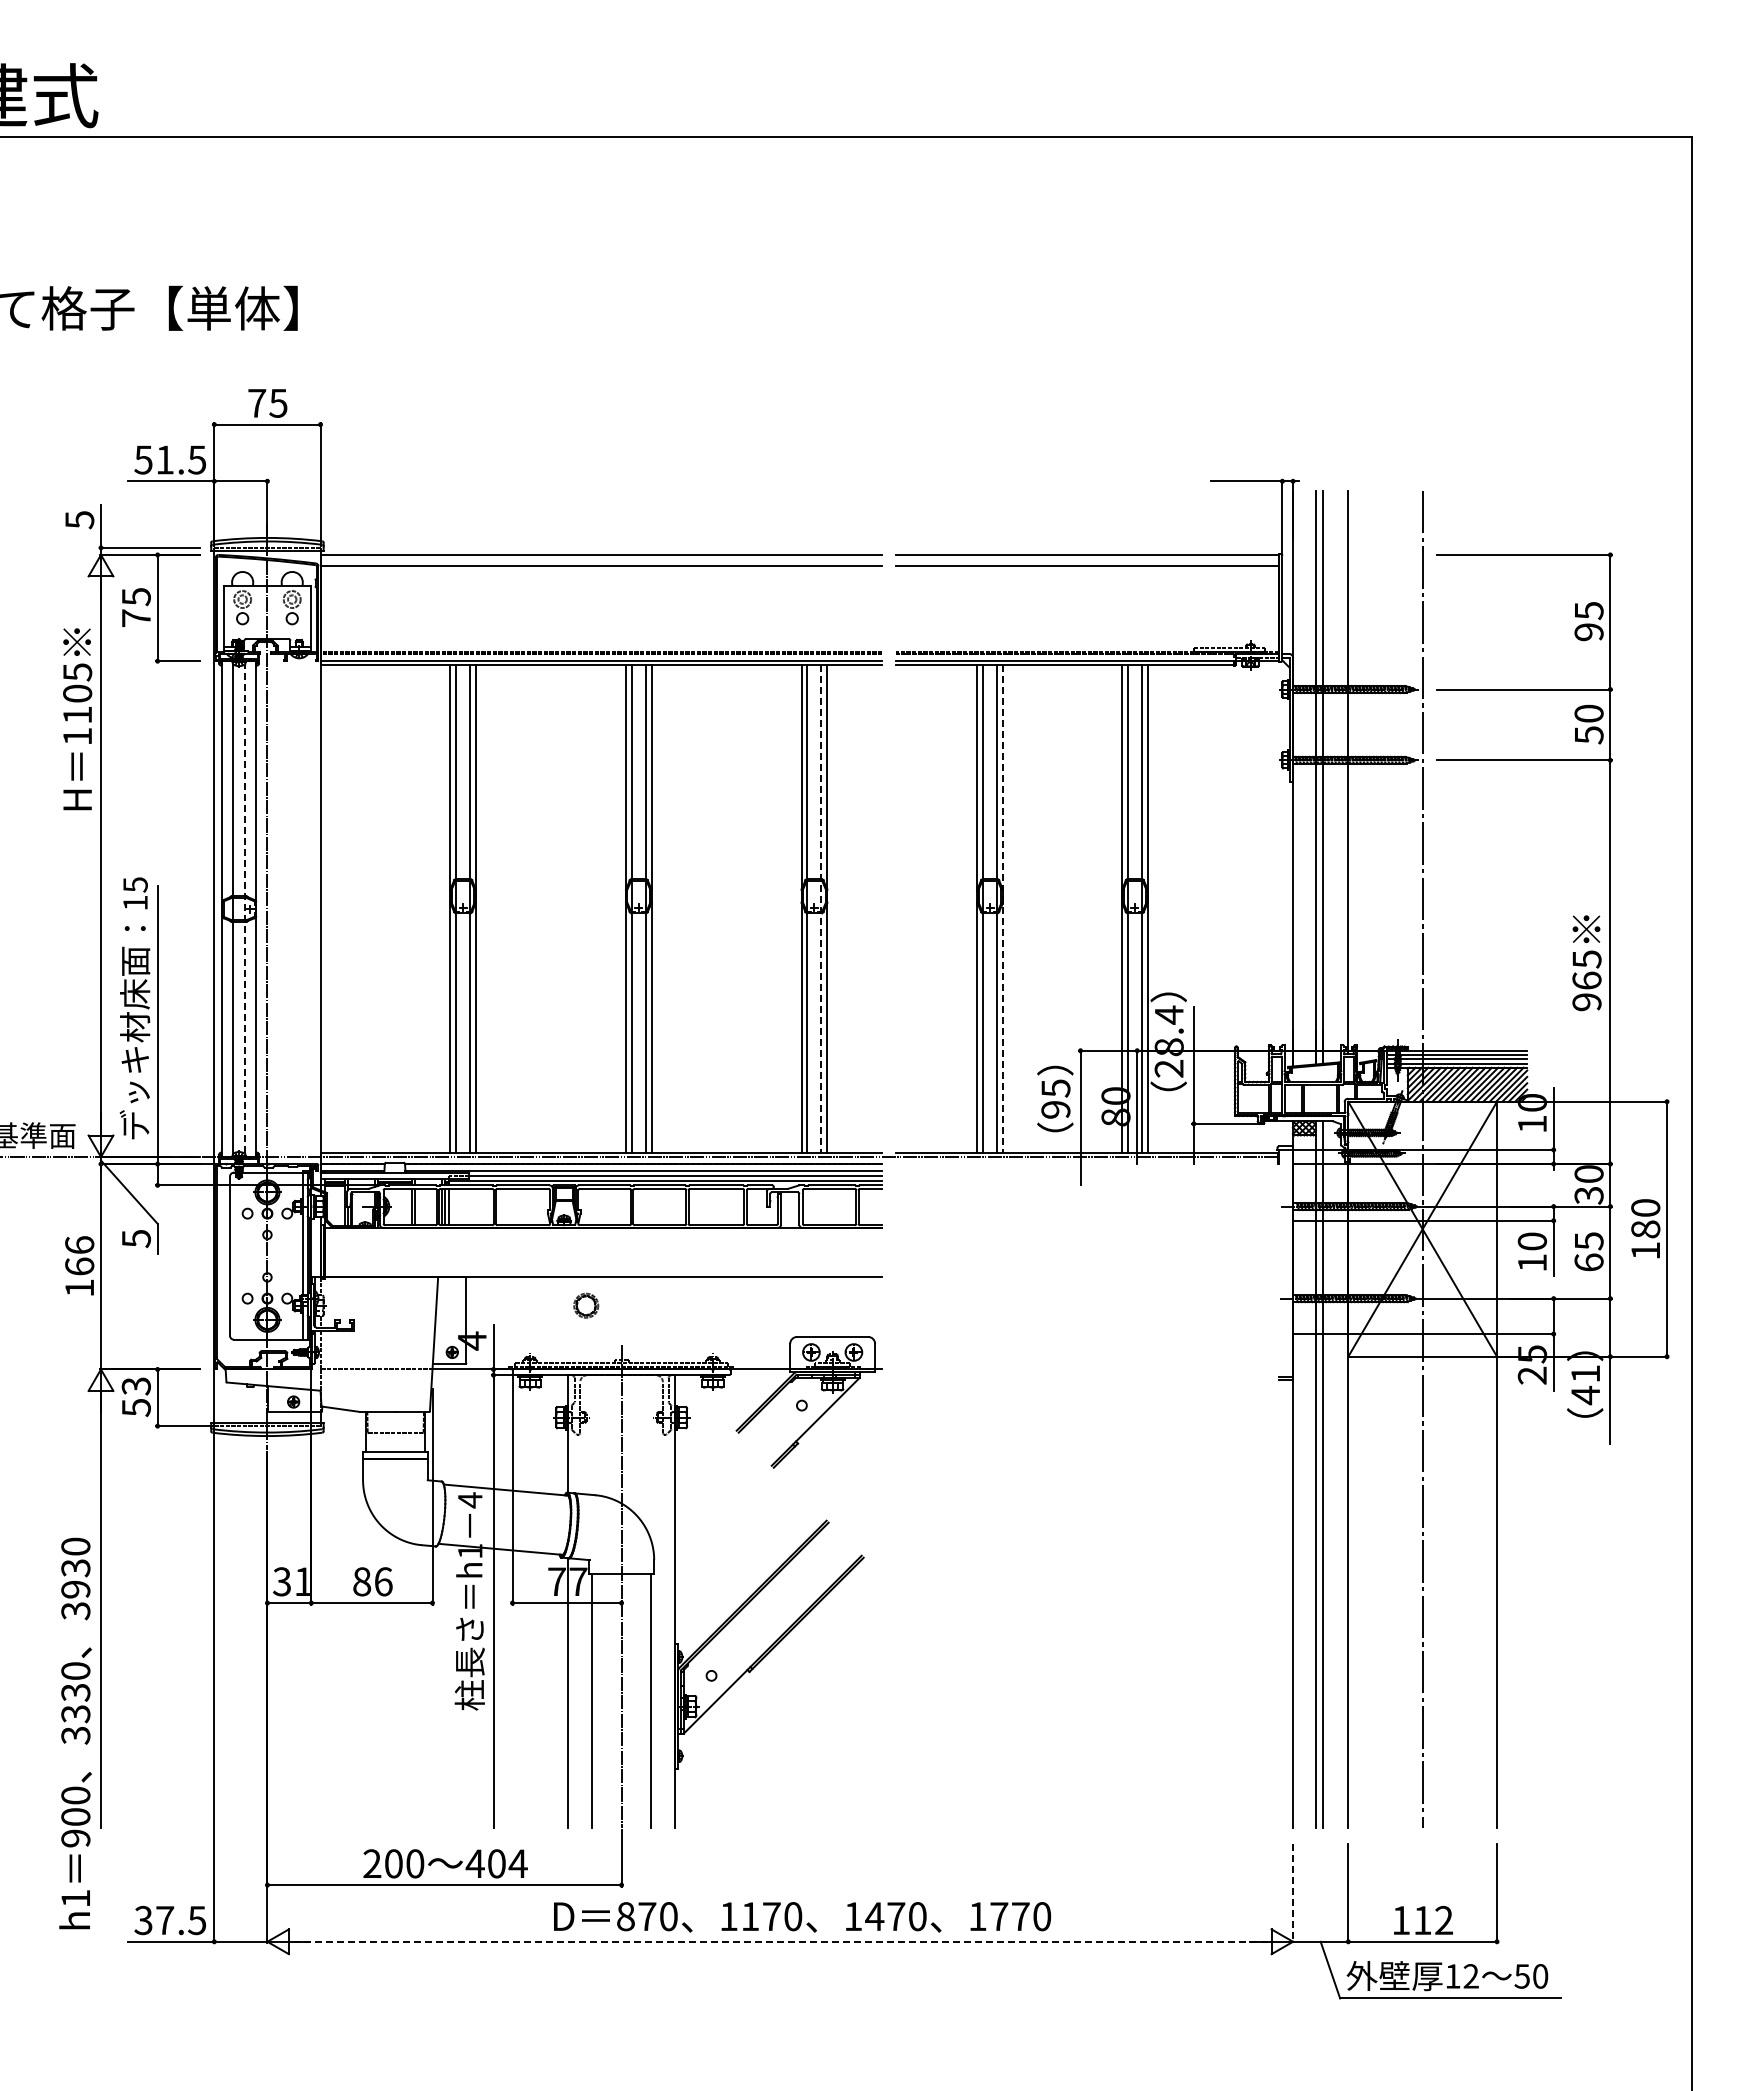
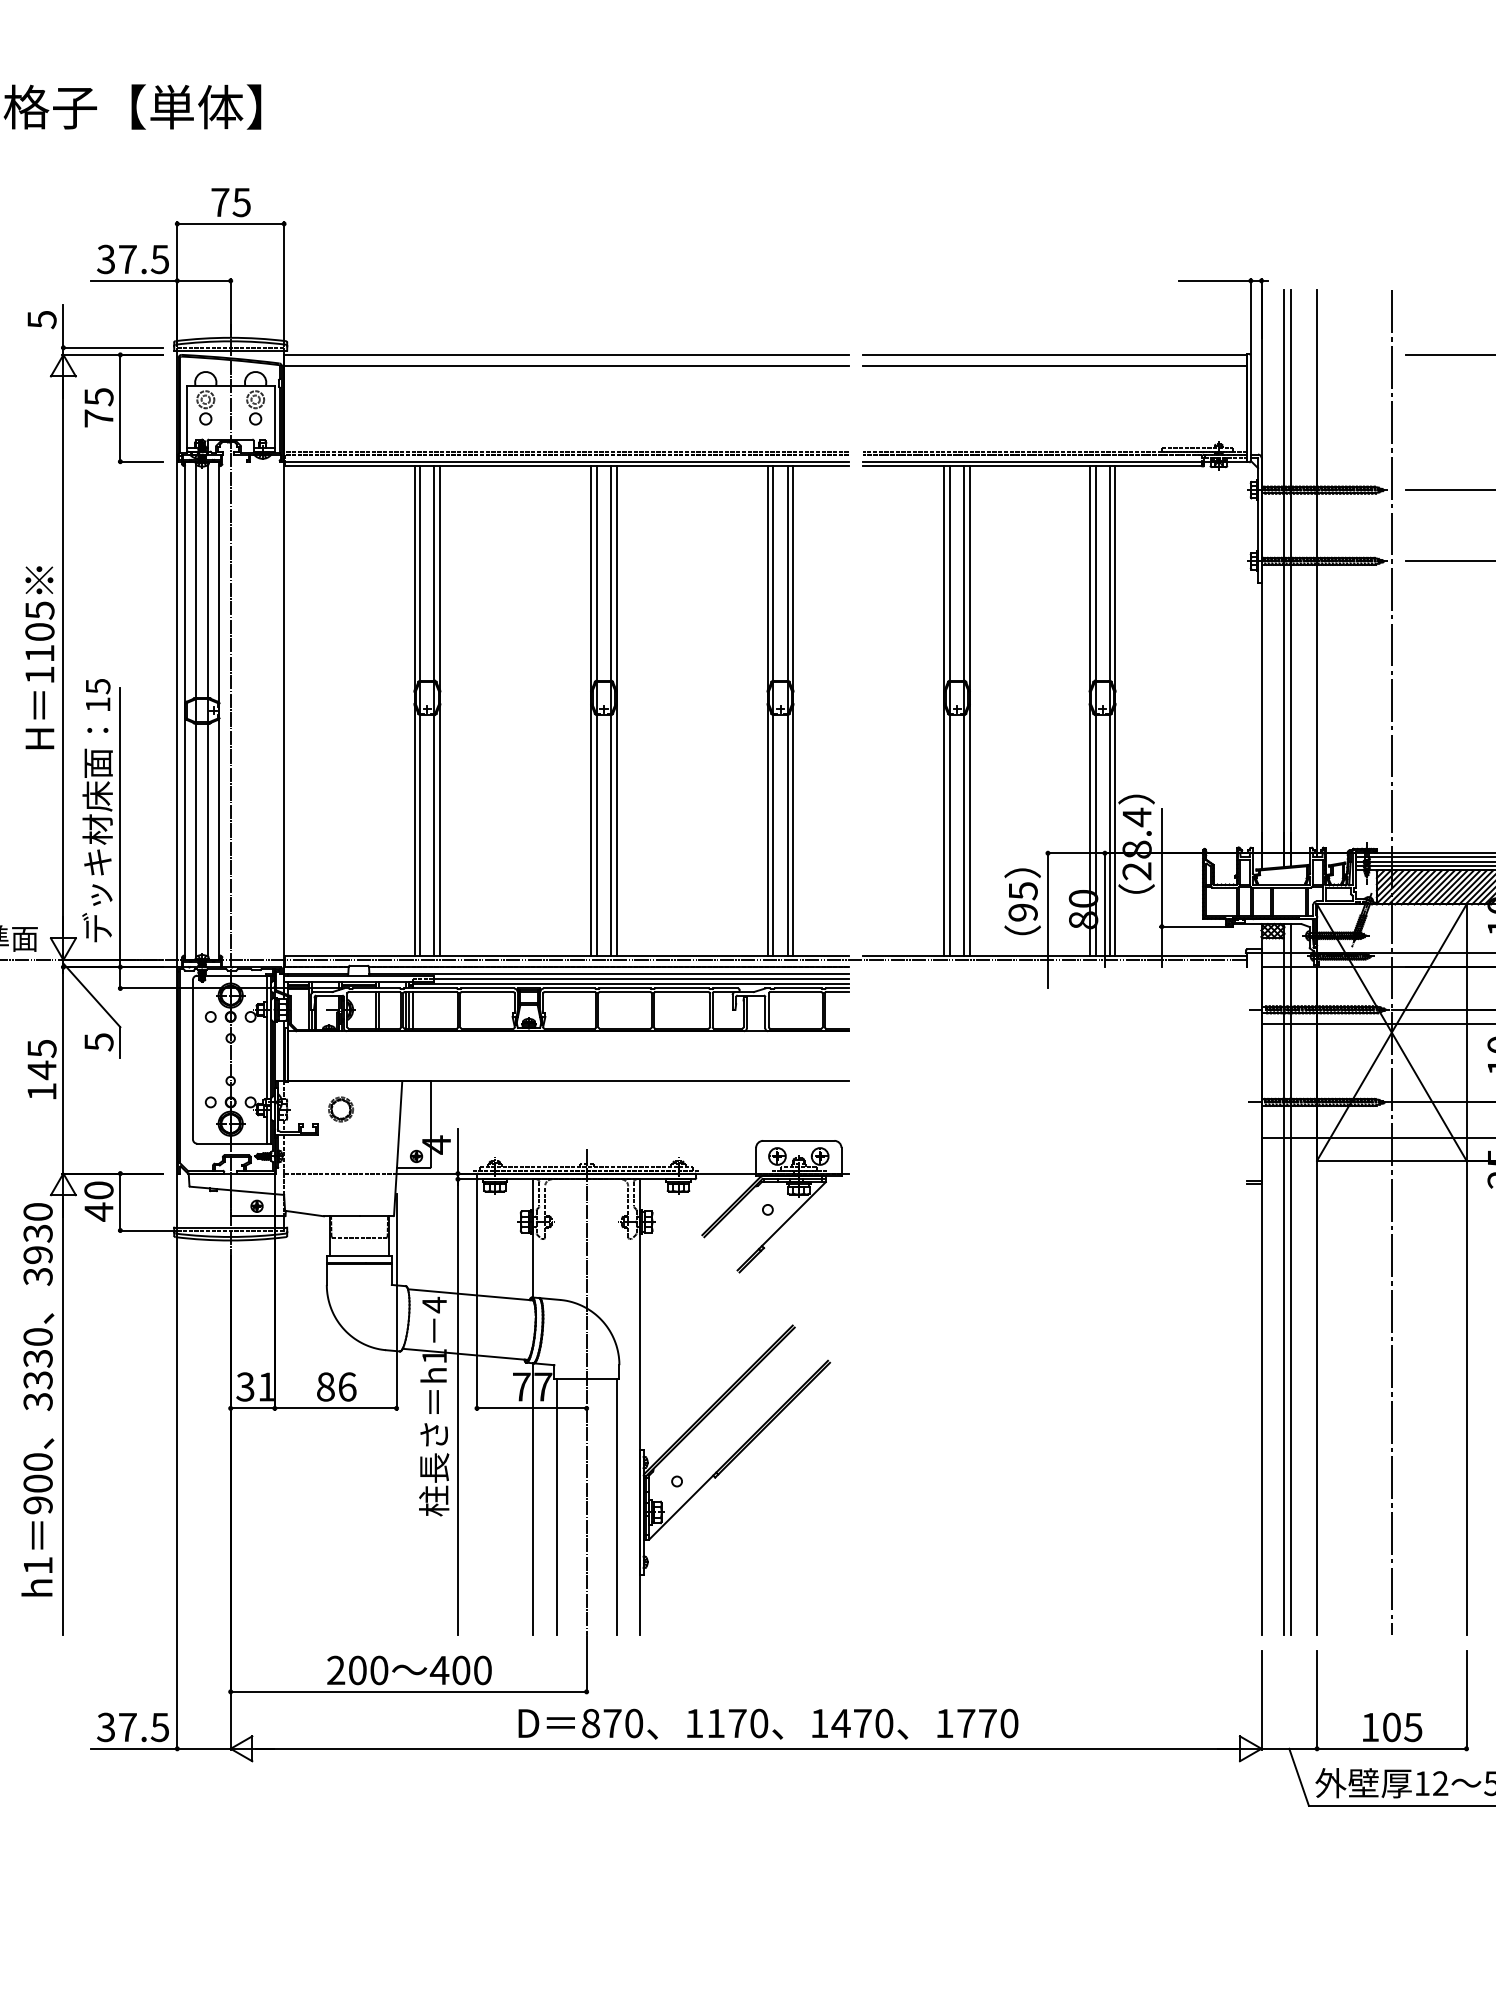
text: (154, 459) -> (117, 258), 51.5 -> 37.5
text: (77, 719) -> (39, 657), moved
line: (244, 908) -> (207, 710), dashed -> solid
line: (821, 909) -> (787, 711), dashed -> solid
line: (1002, 909) -> (969, 711), dashed -> solid
text: (79, 1256) -> (41, 1060), 166 -> 145
part: (586, 1305) -> (341, 1109), moved
text: (135, 1397) -> (98, 1201), 53 -> 40
text: (75, 1733) -> (37, 1399), moved
text: (517, 1863) -> (482, 1670), 404 -> 400
line: (1293, 1893) -> (1261, 1700), dashed -> solid
text: (1433, 1920) -> (1402, 1727), 112 -> 105
line: (779, 1941) -> (745, 1748), dashed -> solid

